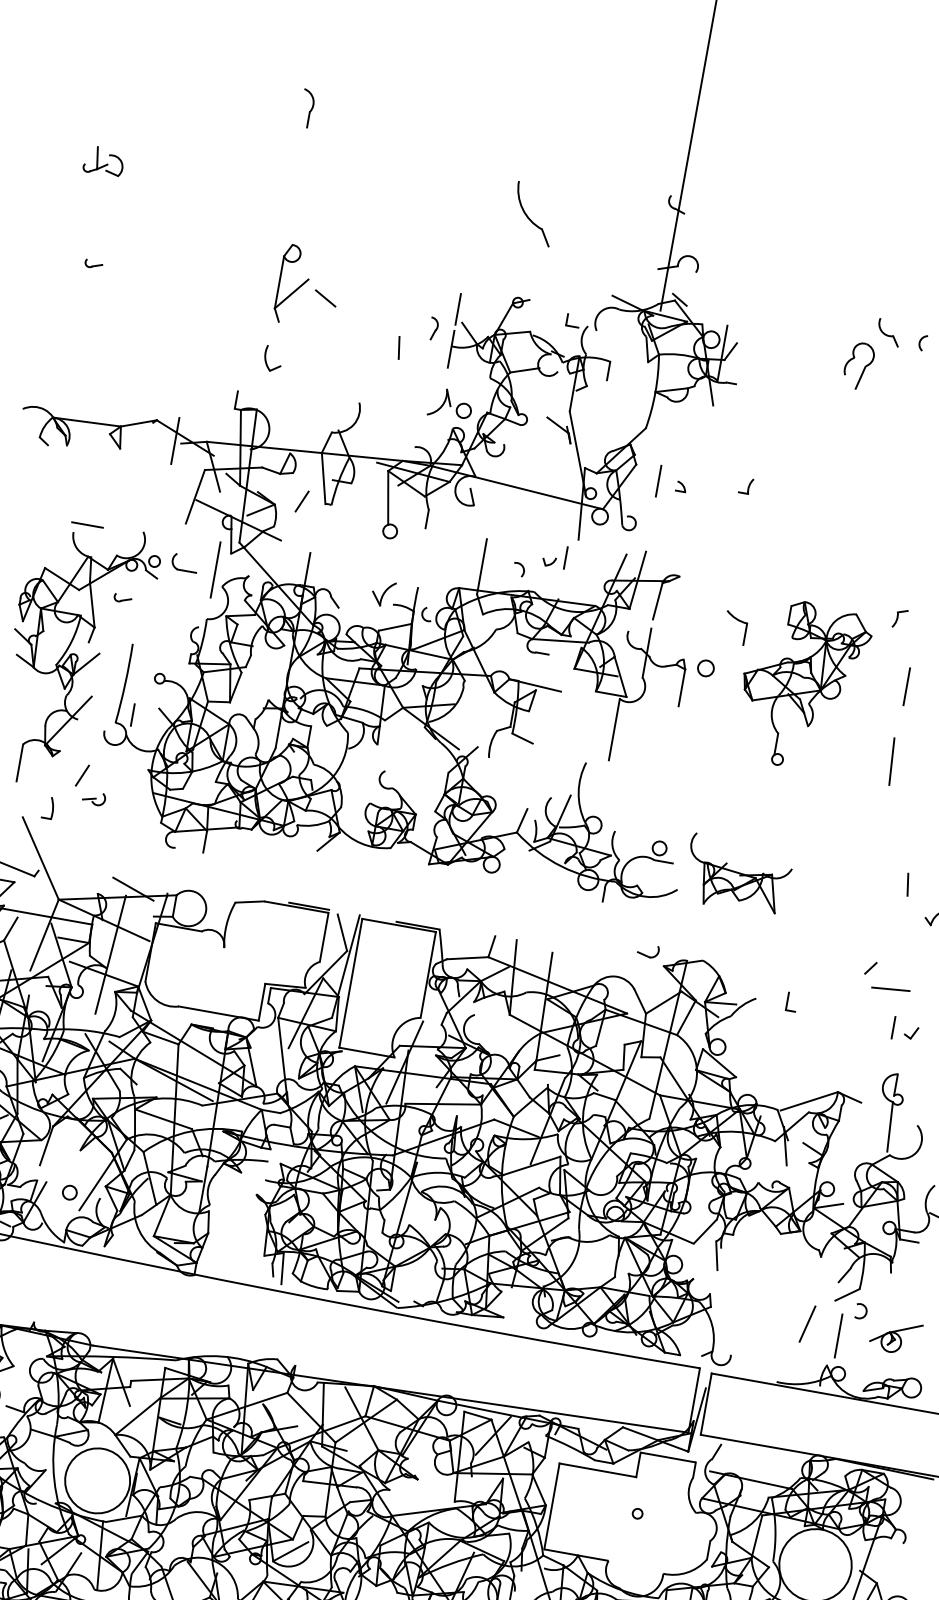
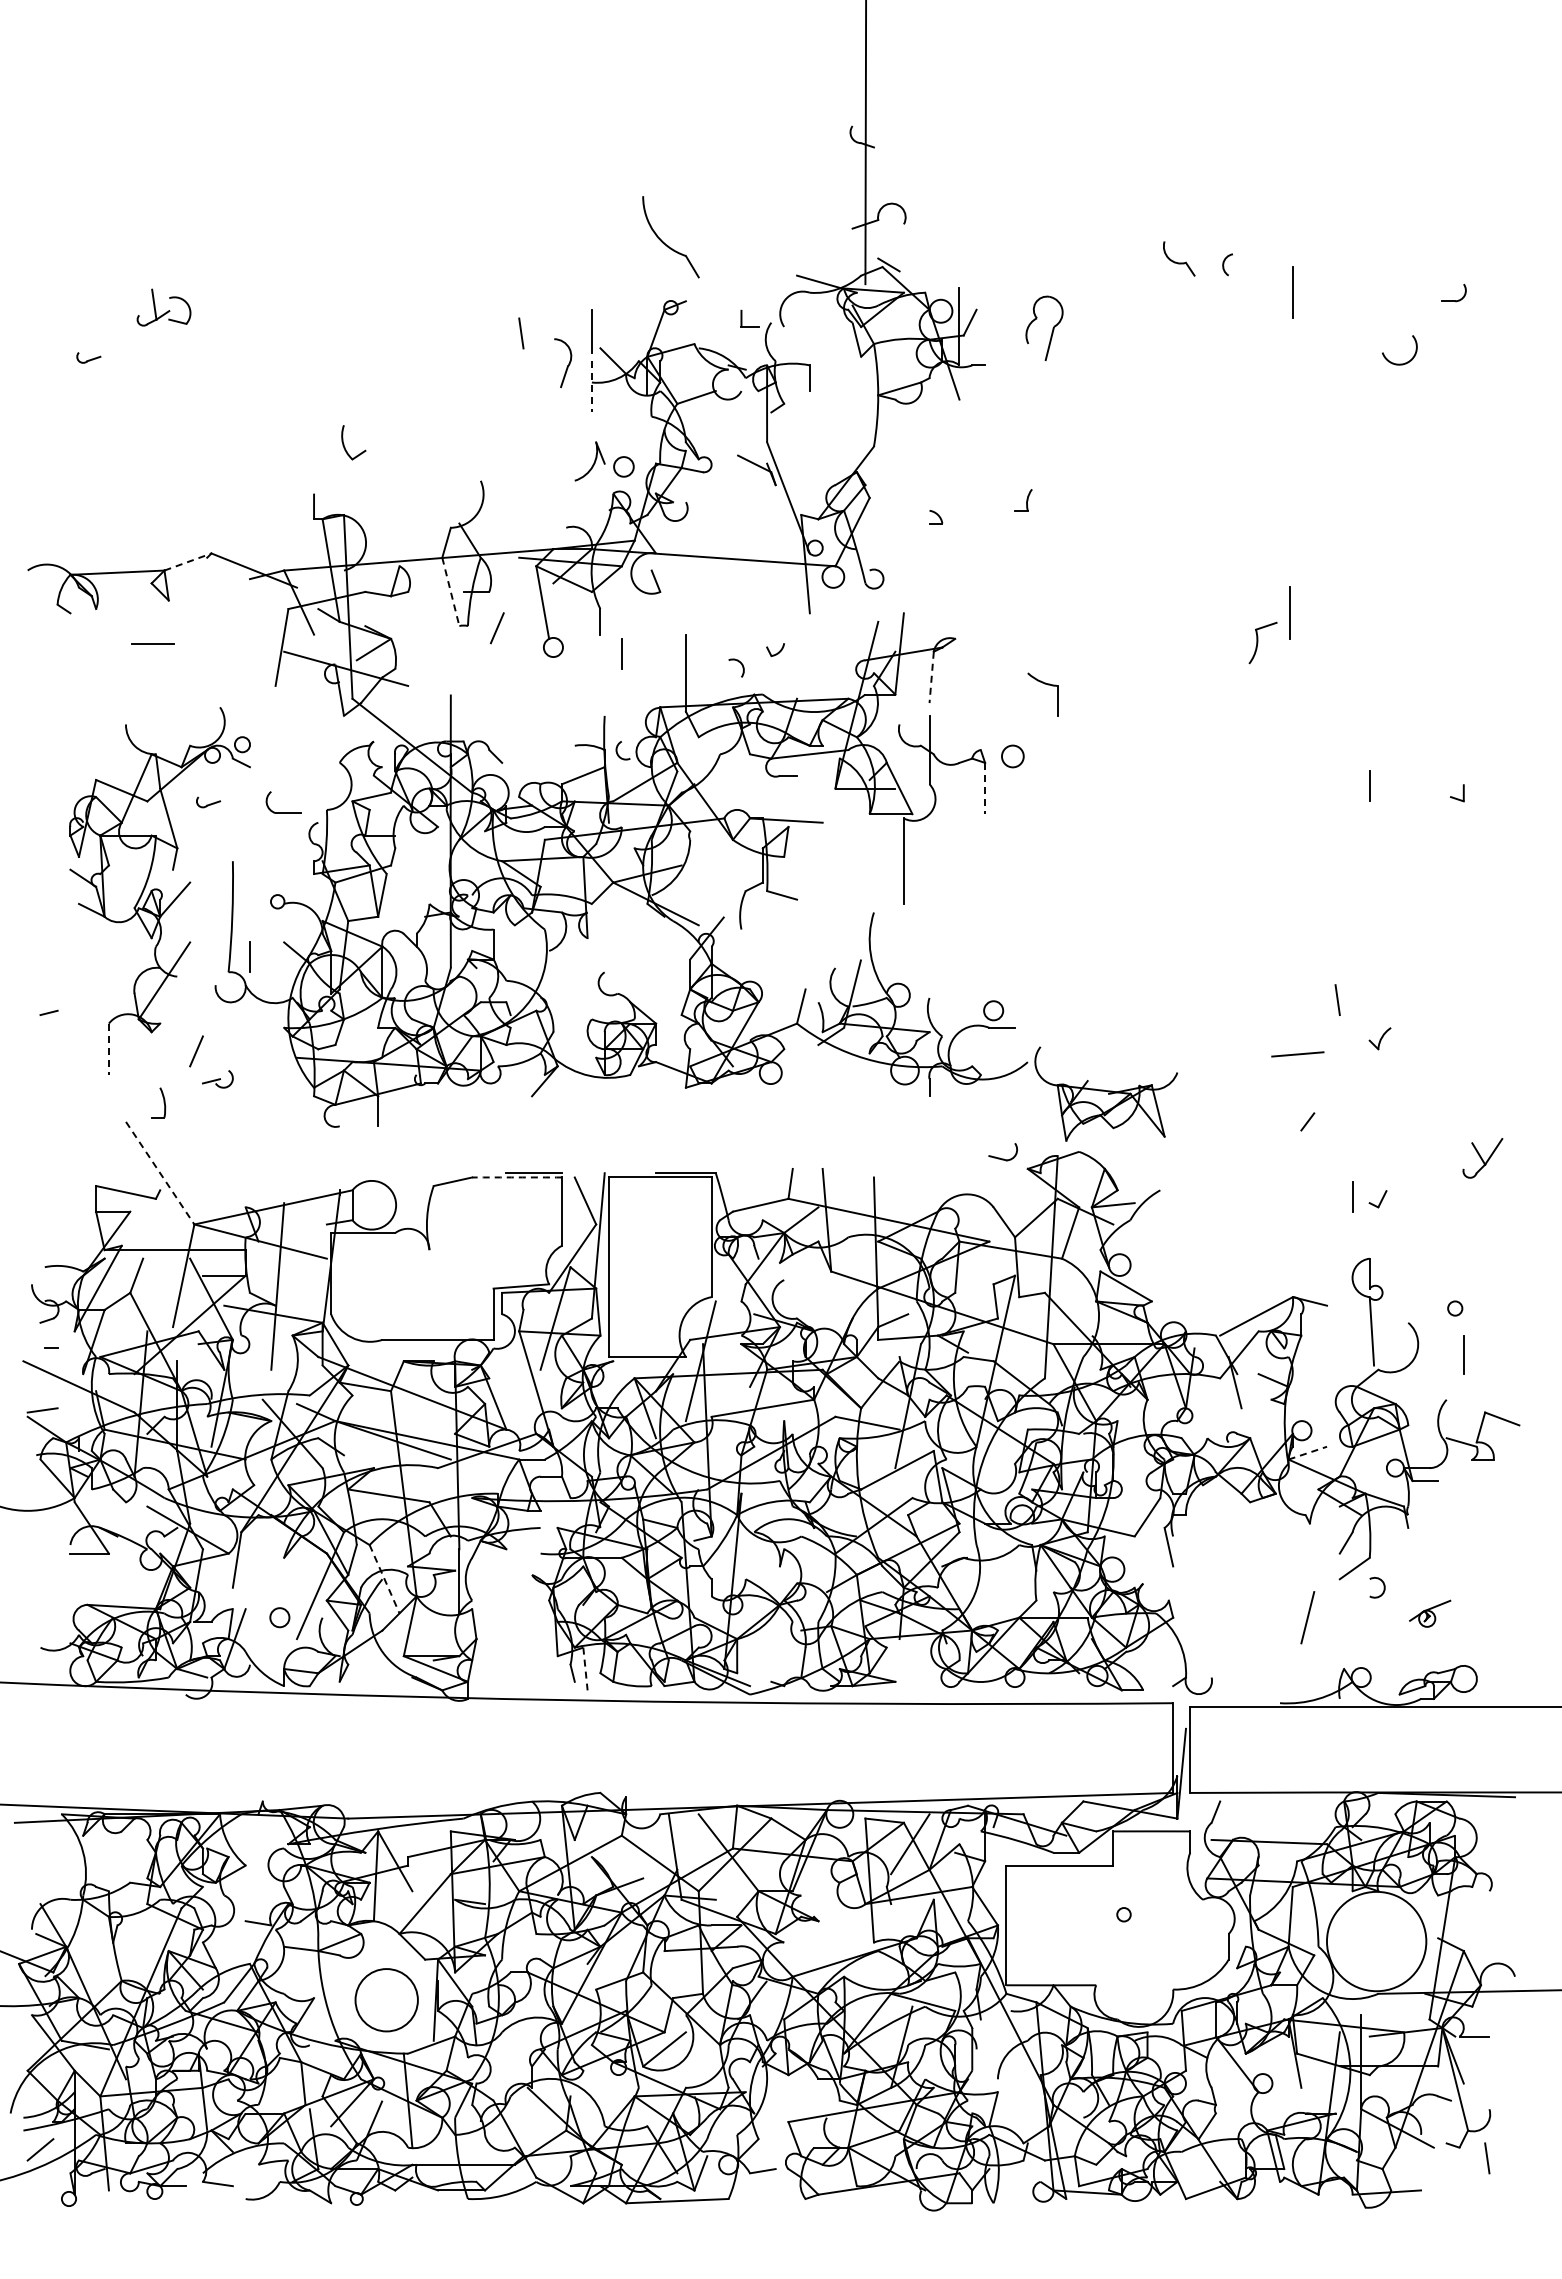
part: (307, 108) -> (339, 95), removed
part: (103, 161) -> (163, 307), moved
part: (528, 217) -> (664, 242), moved
part: (296, 288) -> (368, 342), removed
line: (325, 297) -> (410, 347), removed
part: (433, 328) -> (563, 363), size x1.6
line: (399, 347) -> (521, 333), moved
line: (450, 349) -> (591, 386), solid -> dashed
part: (864, 367) -> (1052, 328), moved
line: (139, 423) -> (188, 561), solid -> dashed
line: (175, 440) -> (241, 576), removed
line: (323, 478) -> (450, 592), solid -> dashed
line: (658, 480) -> (903, 514), removed
line: (301, 501) -> (496, 628), moved
line: (87, 524) -> (152, 643), moved
line: (565, 557) -> (621, 653), moved
line: (215, 569) -> (326, 741), removed
part: (183, 570) -> (283, 812), moved
part: (382, 593) -> (558, 733), removed
line: (657, 601) -> (931, 677), solid -> dashed
part: (899, 618) -> (1262, 642), size x1.6
part: (802, 685) -> (1147, 756), removed
line: (906, 686) -> (1289, 612), moved
line: (682, 687) -> (985, 788), solid -> dashed
line: (891, 761) -> (1286, 837), removed
line: (19, 763) -> (108, 1049), solid -> dashed
line: (40, 858) -> (160, 1173), solid -> dashed
part: (737, 874) -> (1105, 1093), moved
line: (133, 889) -> (292, 1192), removed
arc: (296, 907) -> (517, 1177), solid -> dashed
line: (890, 989) -> (1297, 1054), moved
part: (792, 1002) -> (1209, 1186), removed
line: (149, 1178) -> (384, 1579), solid -> dashed
line: (828, 1206) -> (1308, 1453), solid -> dashed
line: (282, 1268) -> (585, 1669), solid -> dashed
line: (838, 1336) -> (1352, 1626), removed
part: (895, 1336) -> (1429, 1613), size x0.6
circle: (97, 1480) -> (386, 1999), size x0.7

